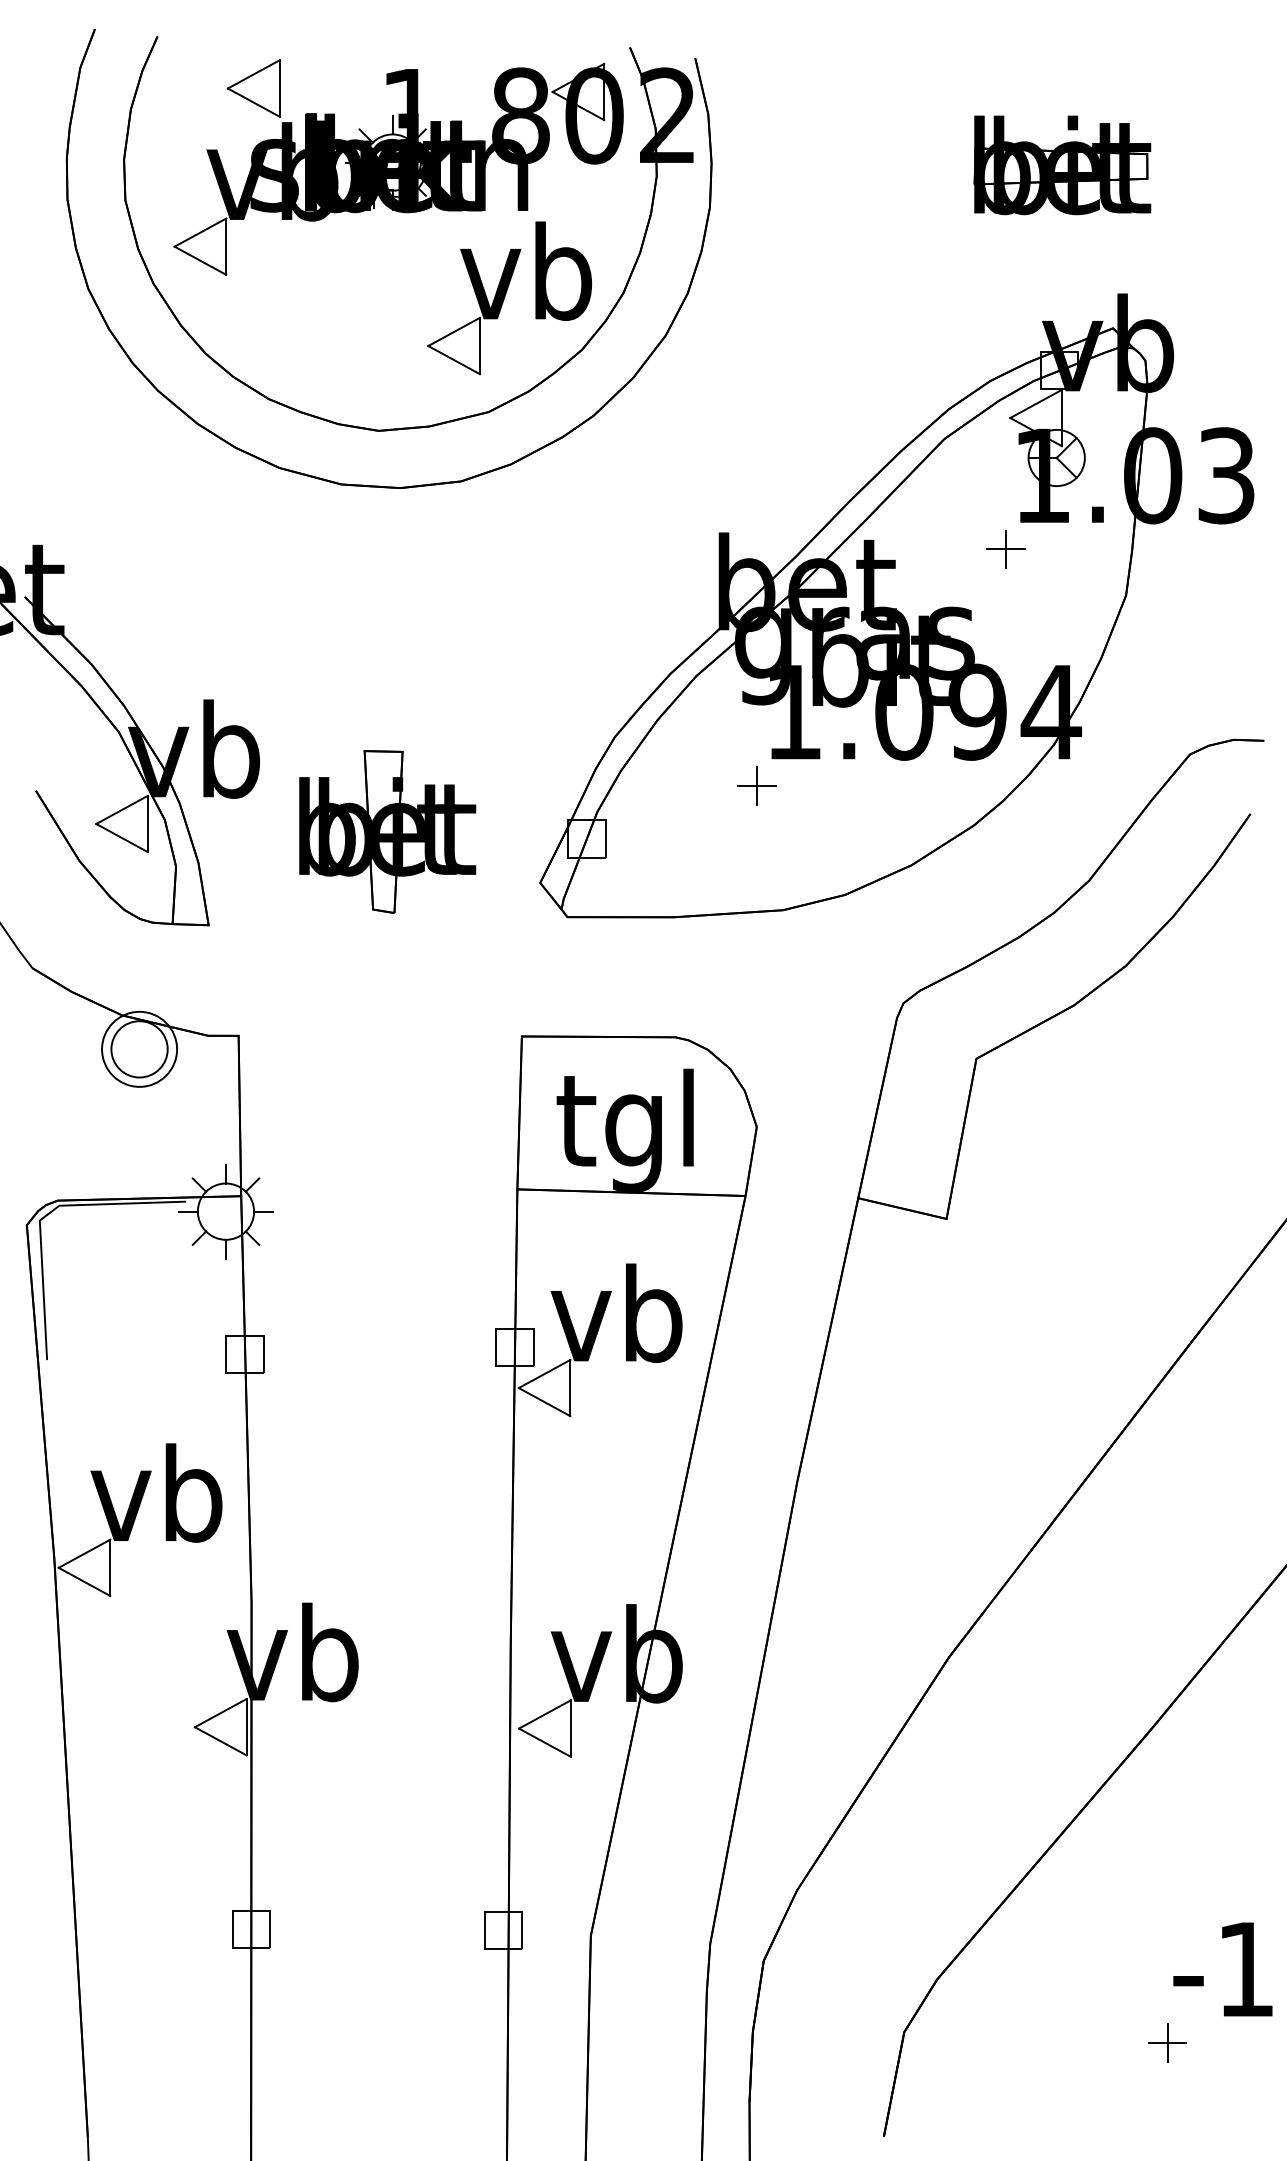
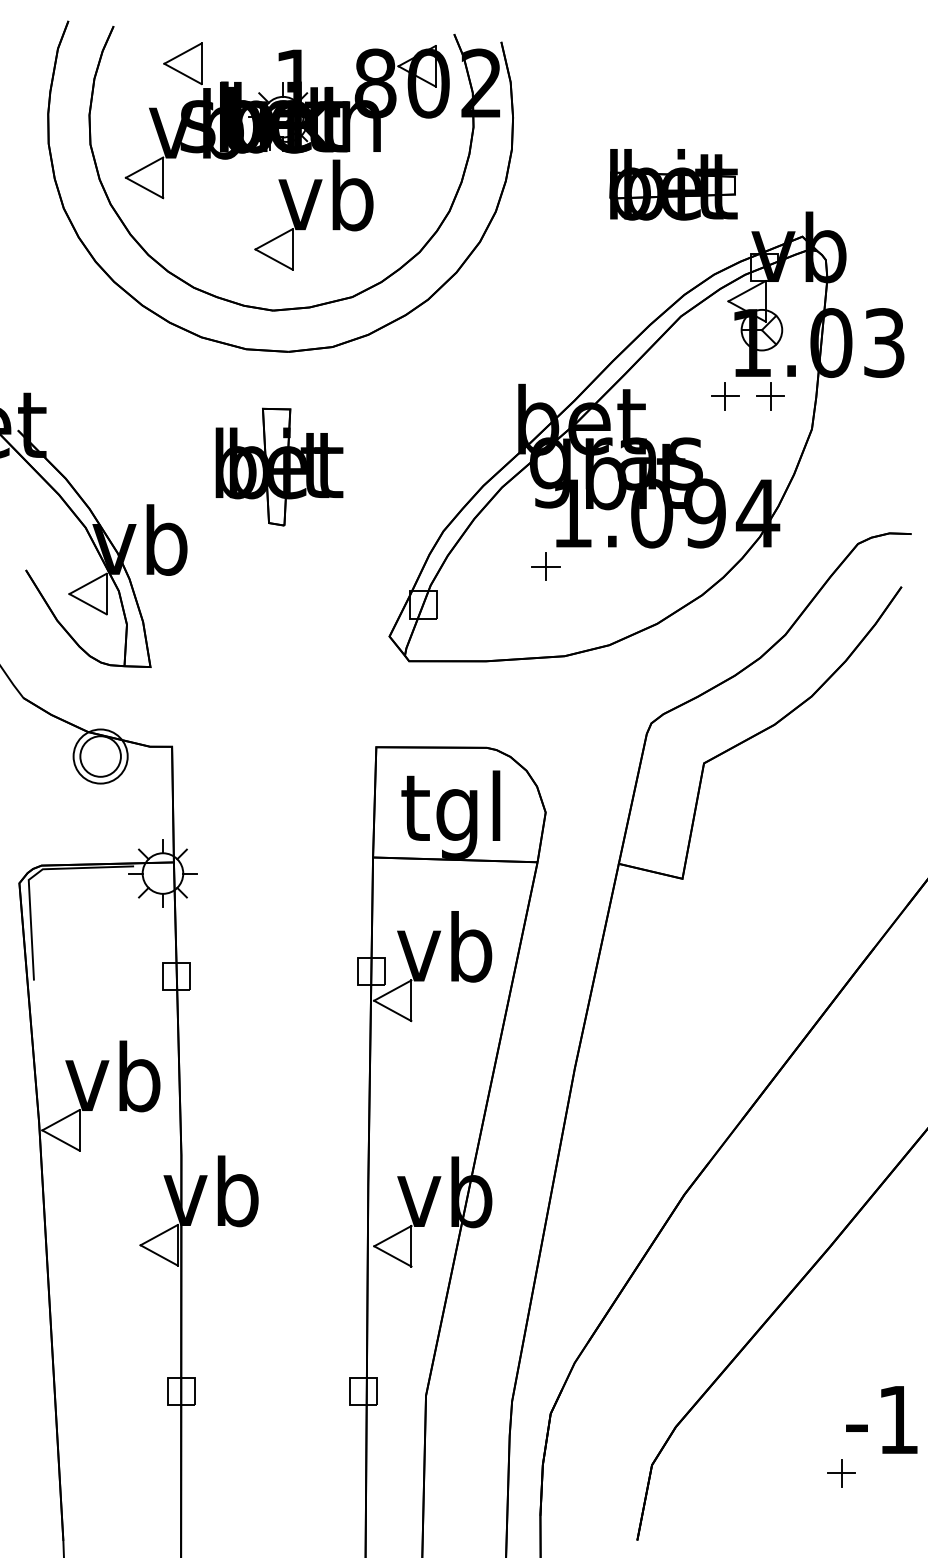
part: (1062, 165) -> (673, 184), moved
part: (509, 298) -> (314, 215), moved
part: (1068, 549) -> (770, 396), added
part: (387, 831) -> (279, 466), moved

